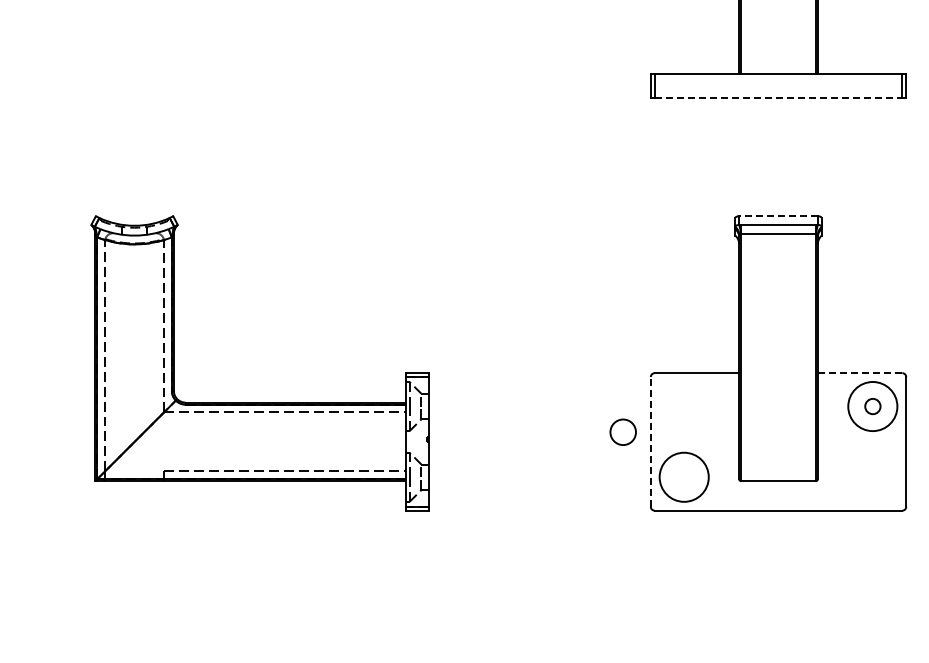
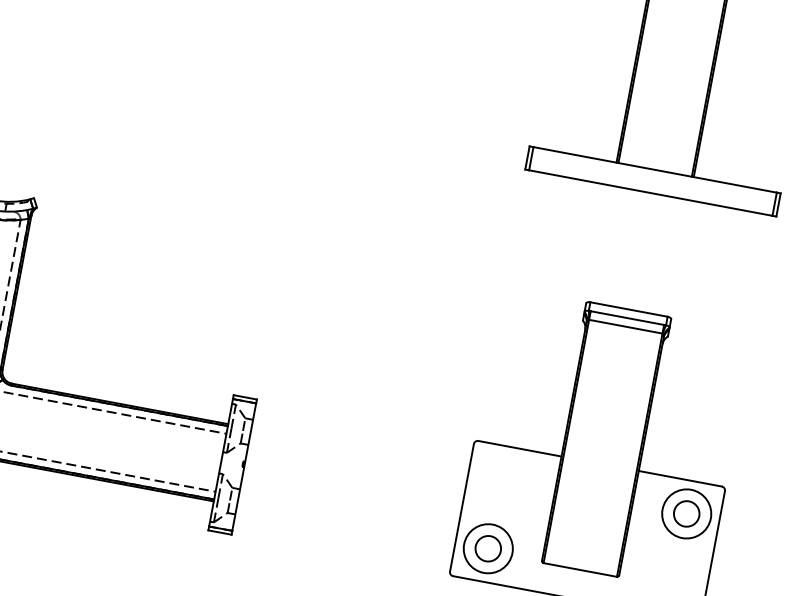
line: (778, 97) -> (650, 192), dashed -> solid
line: (778, 216) -> (628, 309), dashed -> solid
line: (860, 373) -> (680, 479), dashed -> solid
circle: (872, 406) -> (686, 513), size x1.67
circle: (622, 431) -> (487, 547), moved
line: (650, 441) -> (461, 507), dashed -> solid

